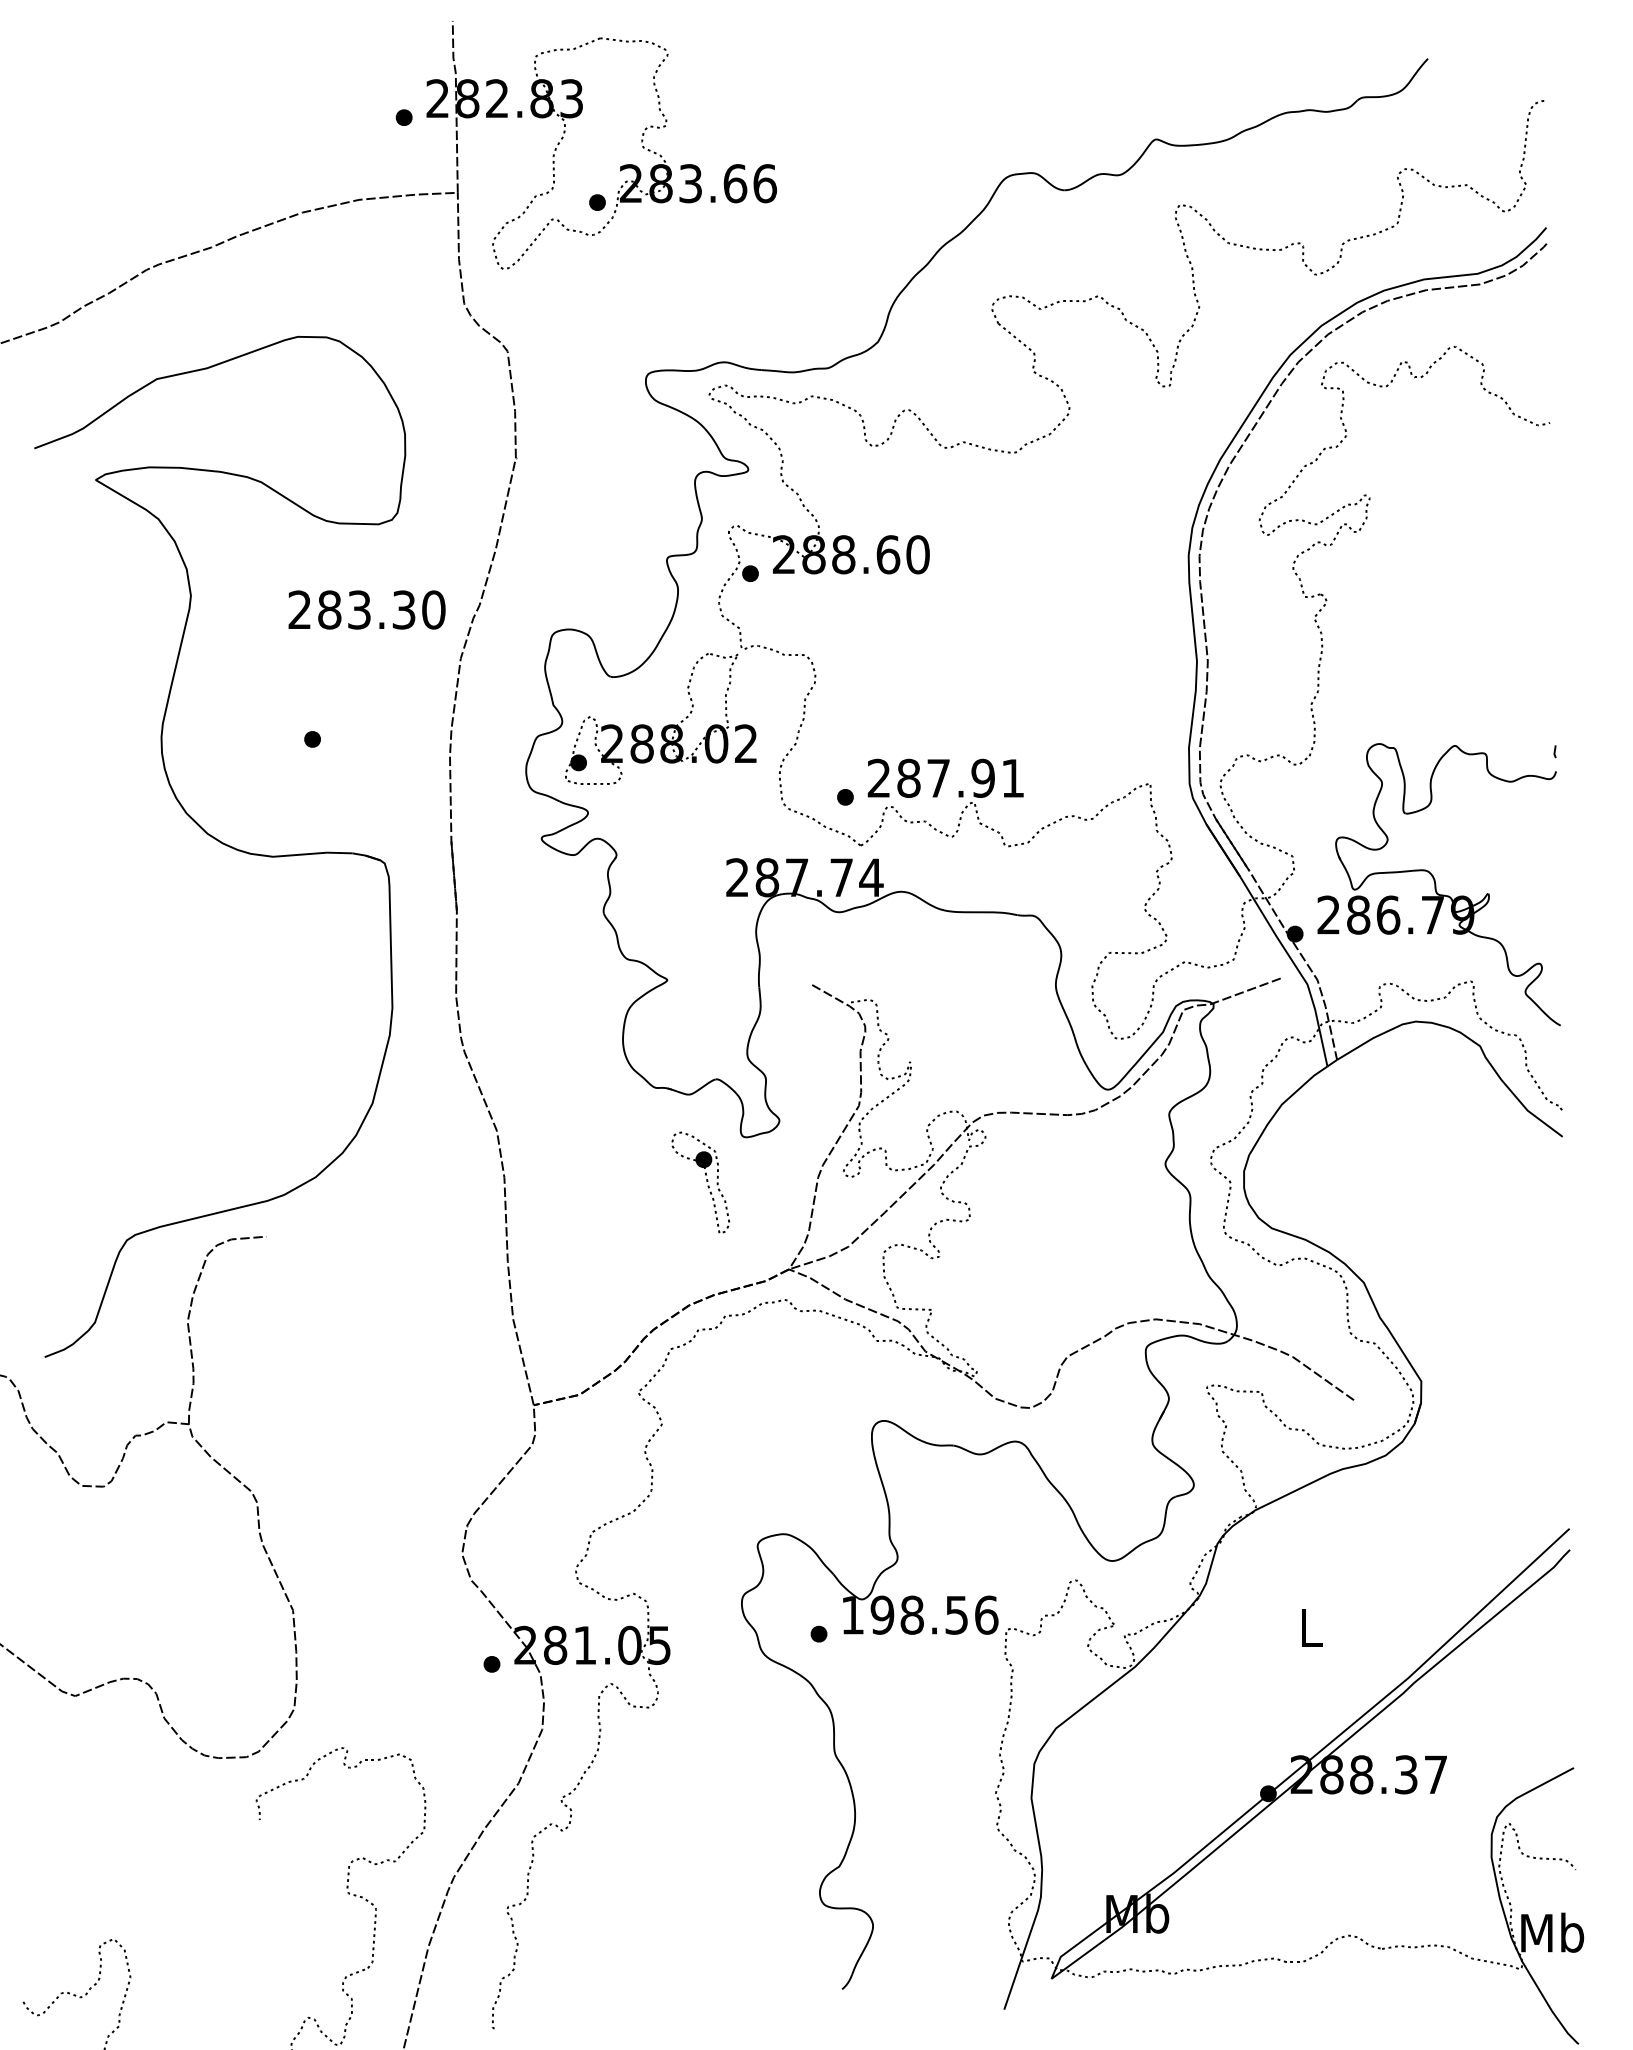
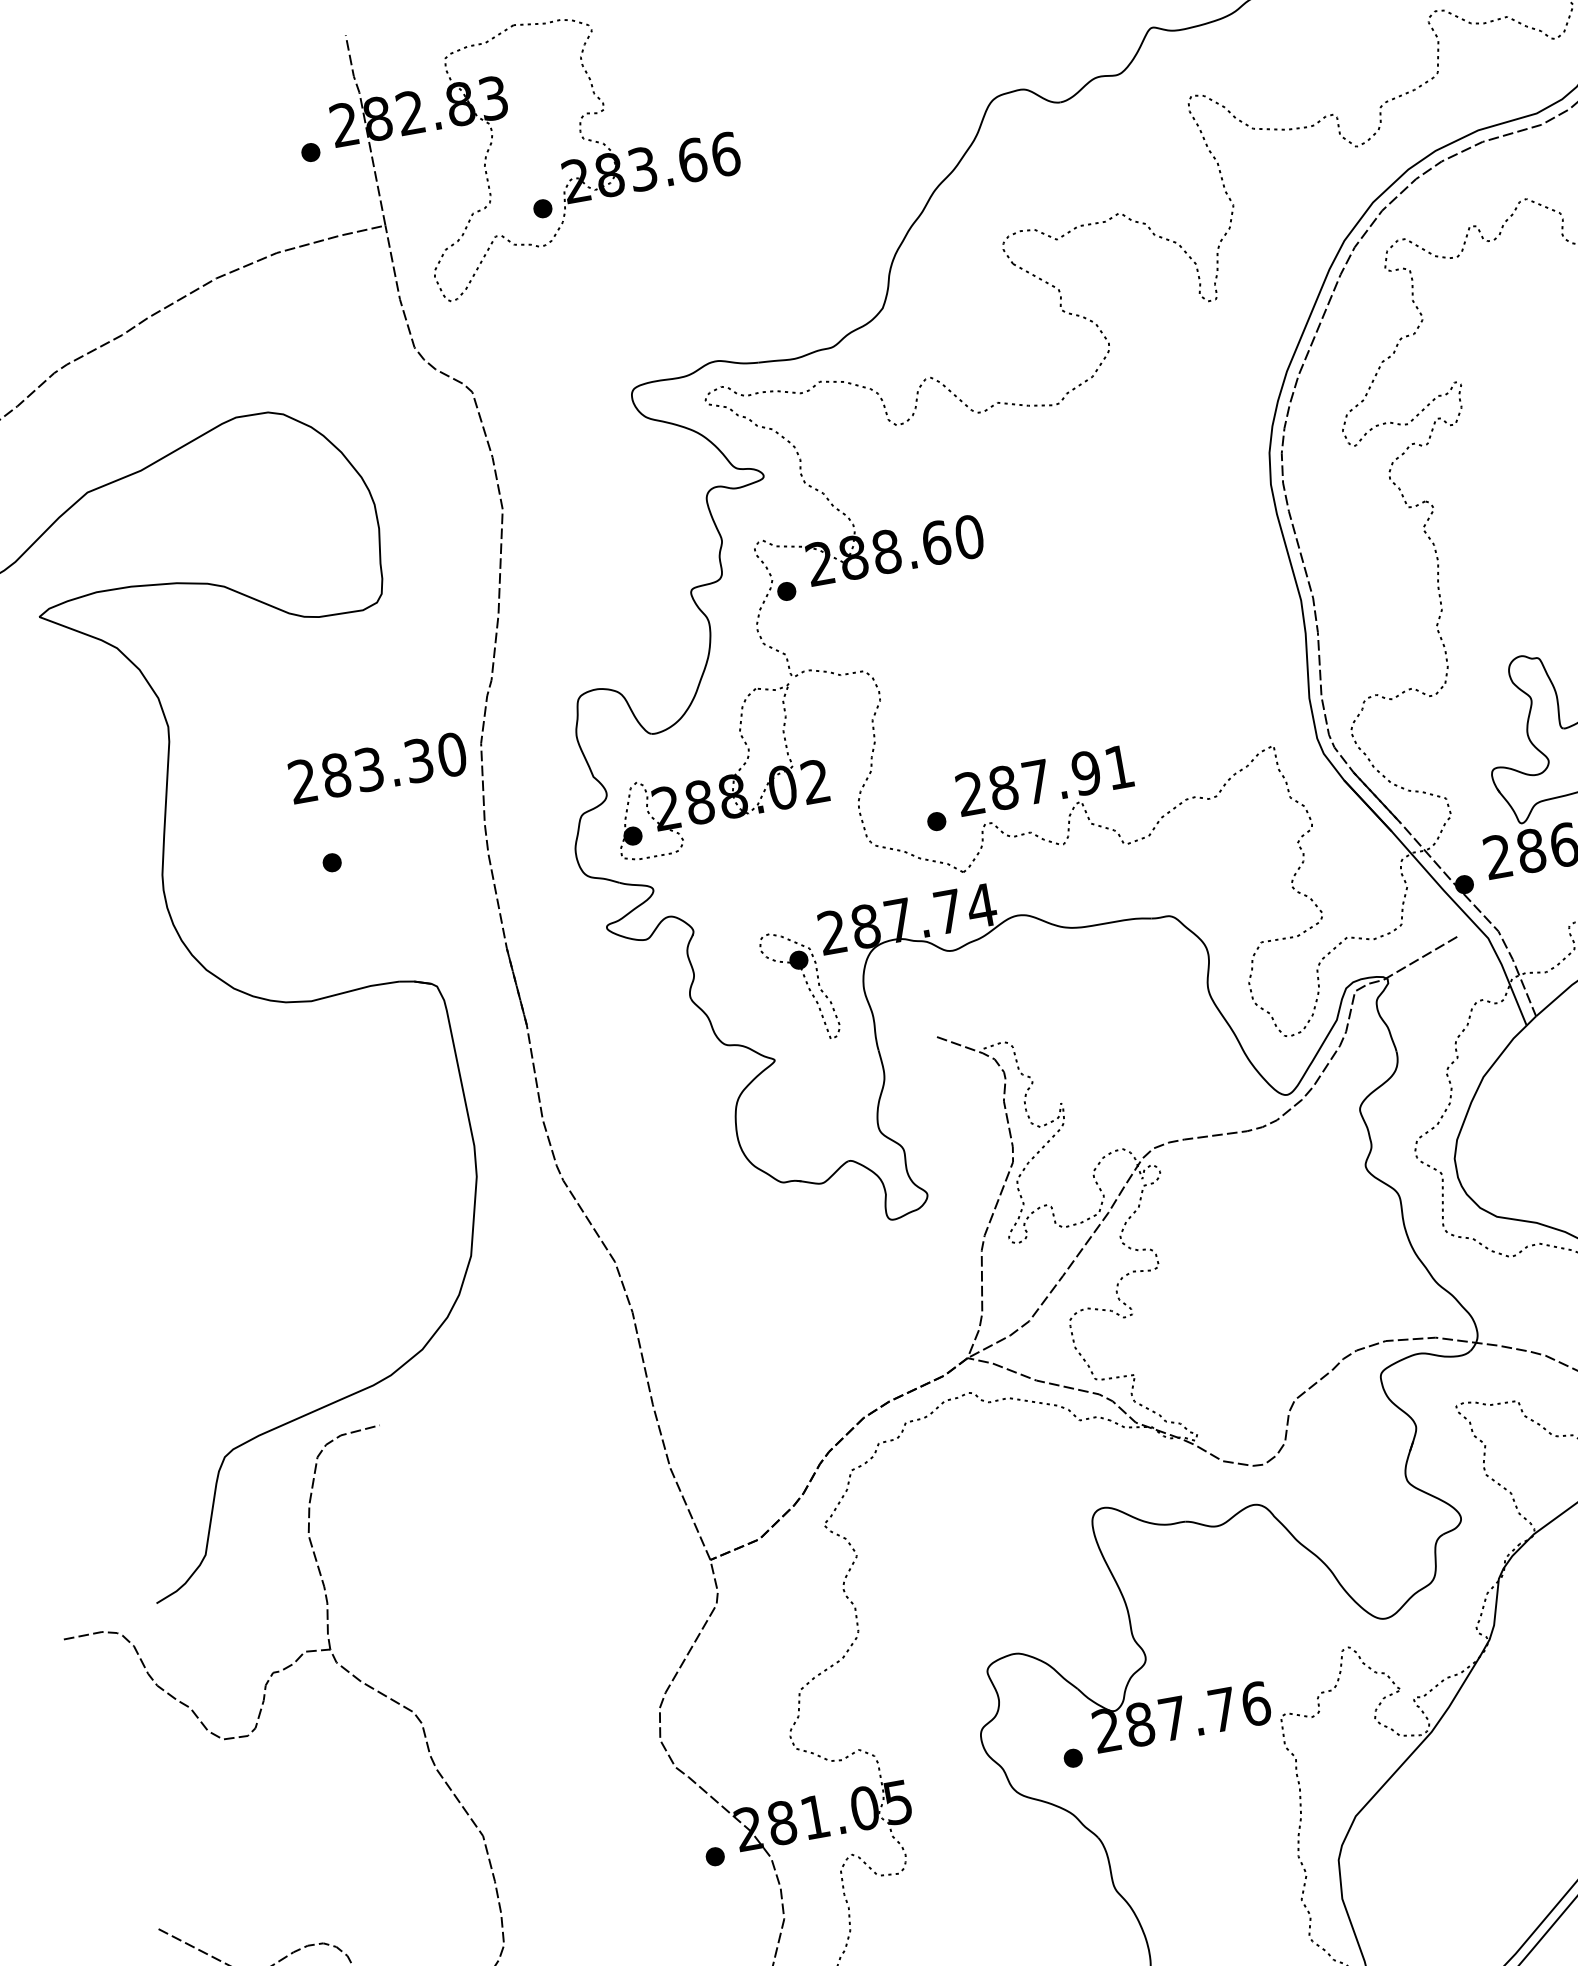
text: (366, 609) -> (377, 767), moved
part: (706, 1181) -> (806, 983), moved
text: (904, 1614) -> (1164, 1719), 198.56 -> 287.76

